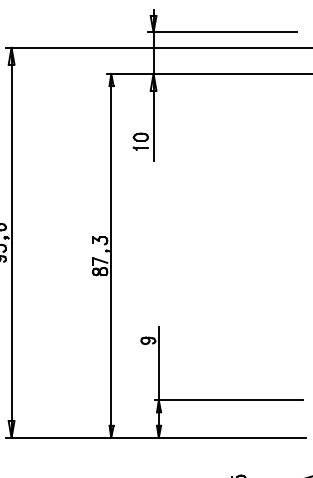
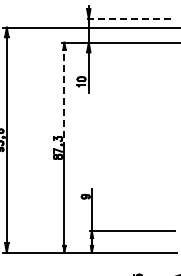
line: (220, 32) -> (127, 18), solid -> dashed
line: (111, 165) -> (64, 95), solid -> dashed

